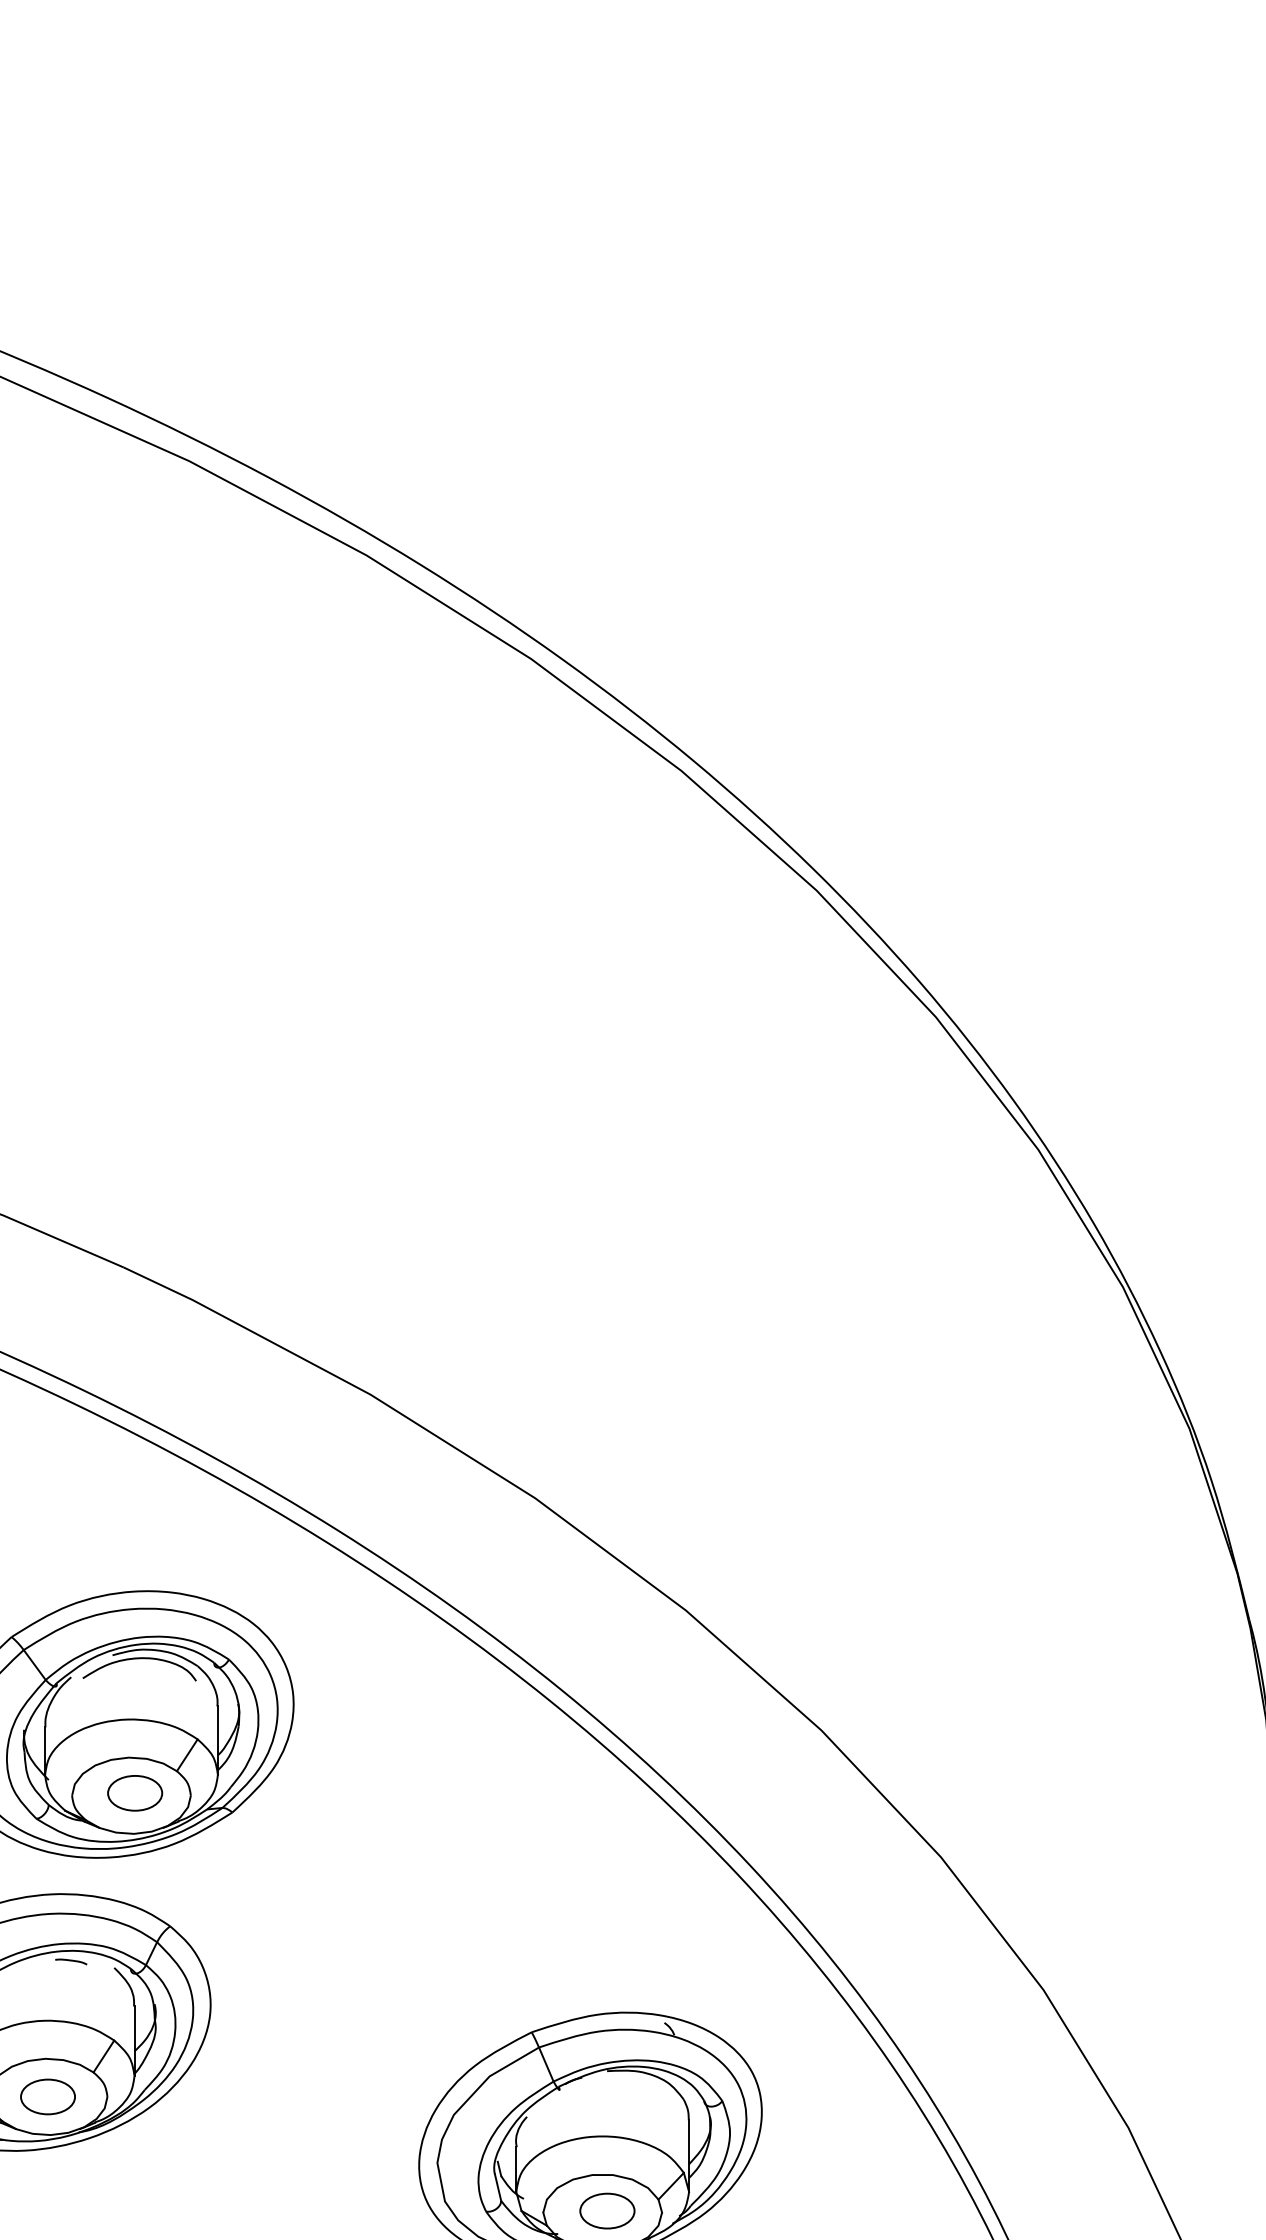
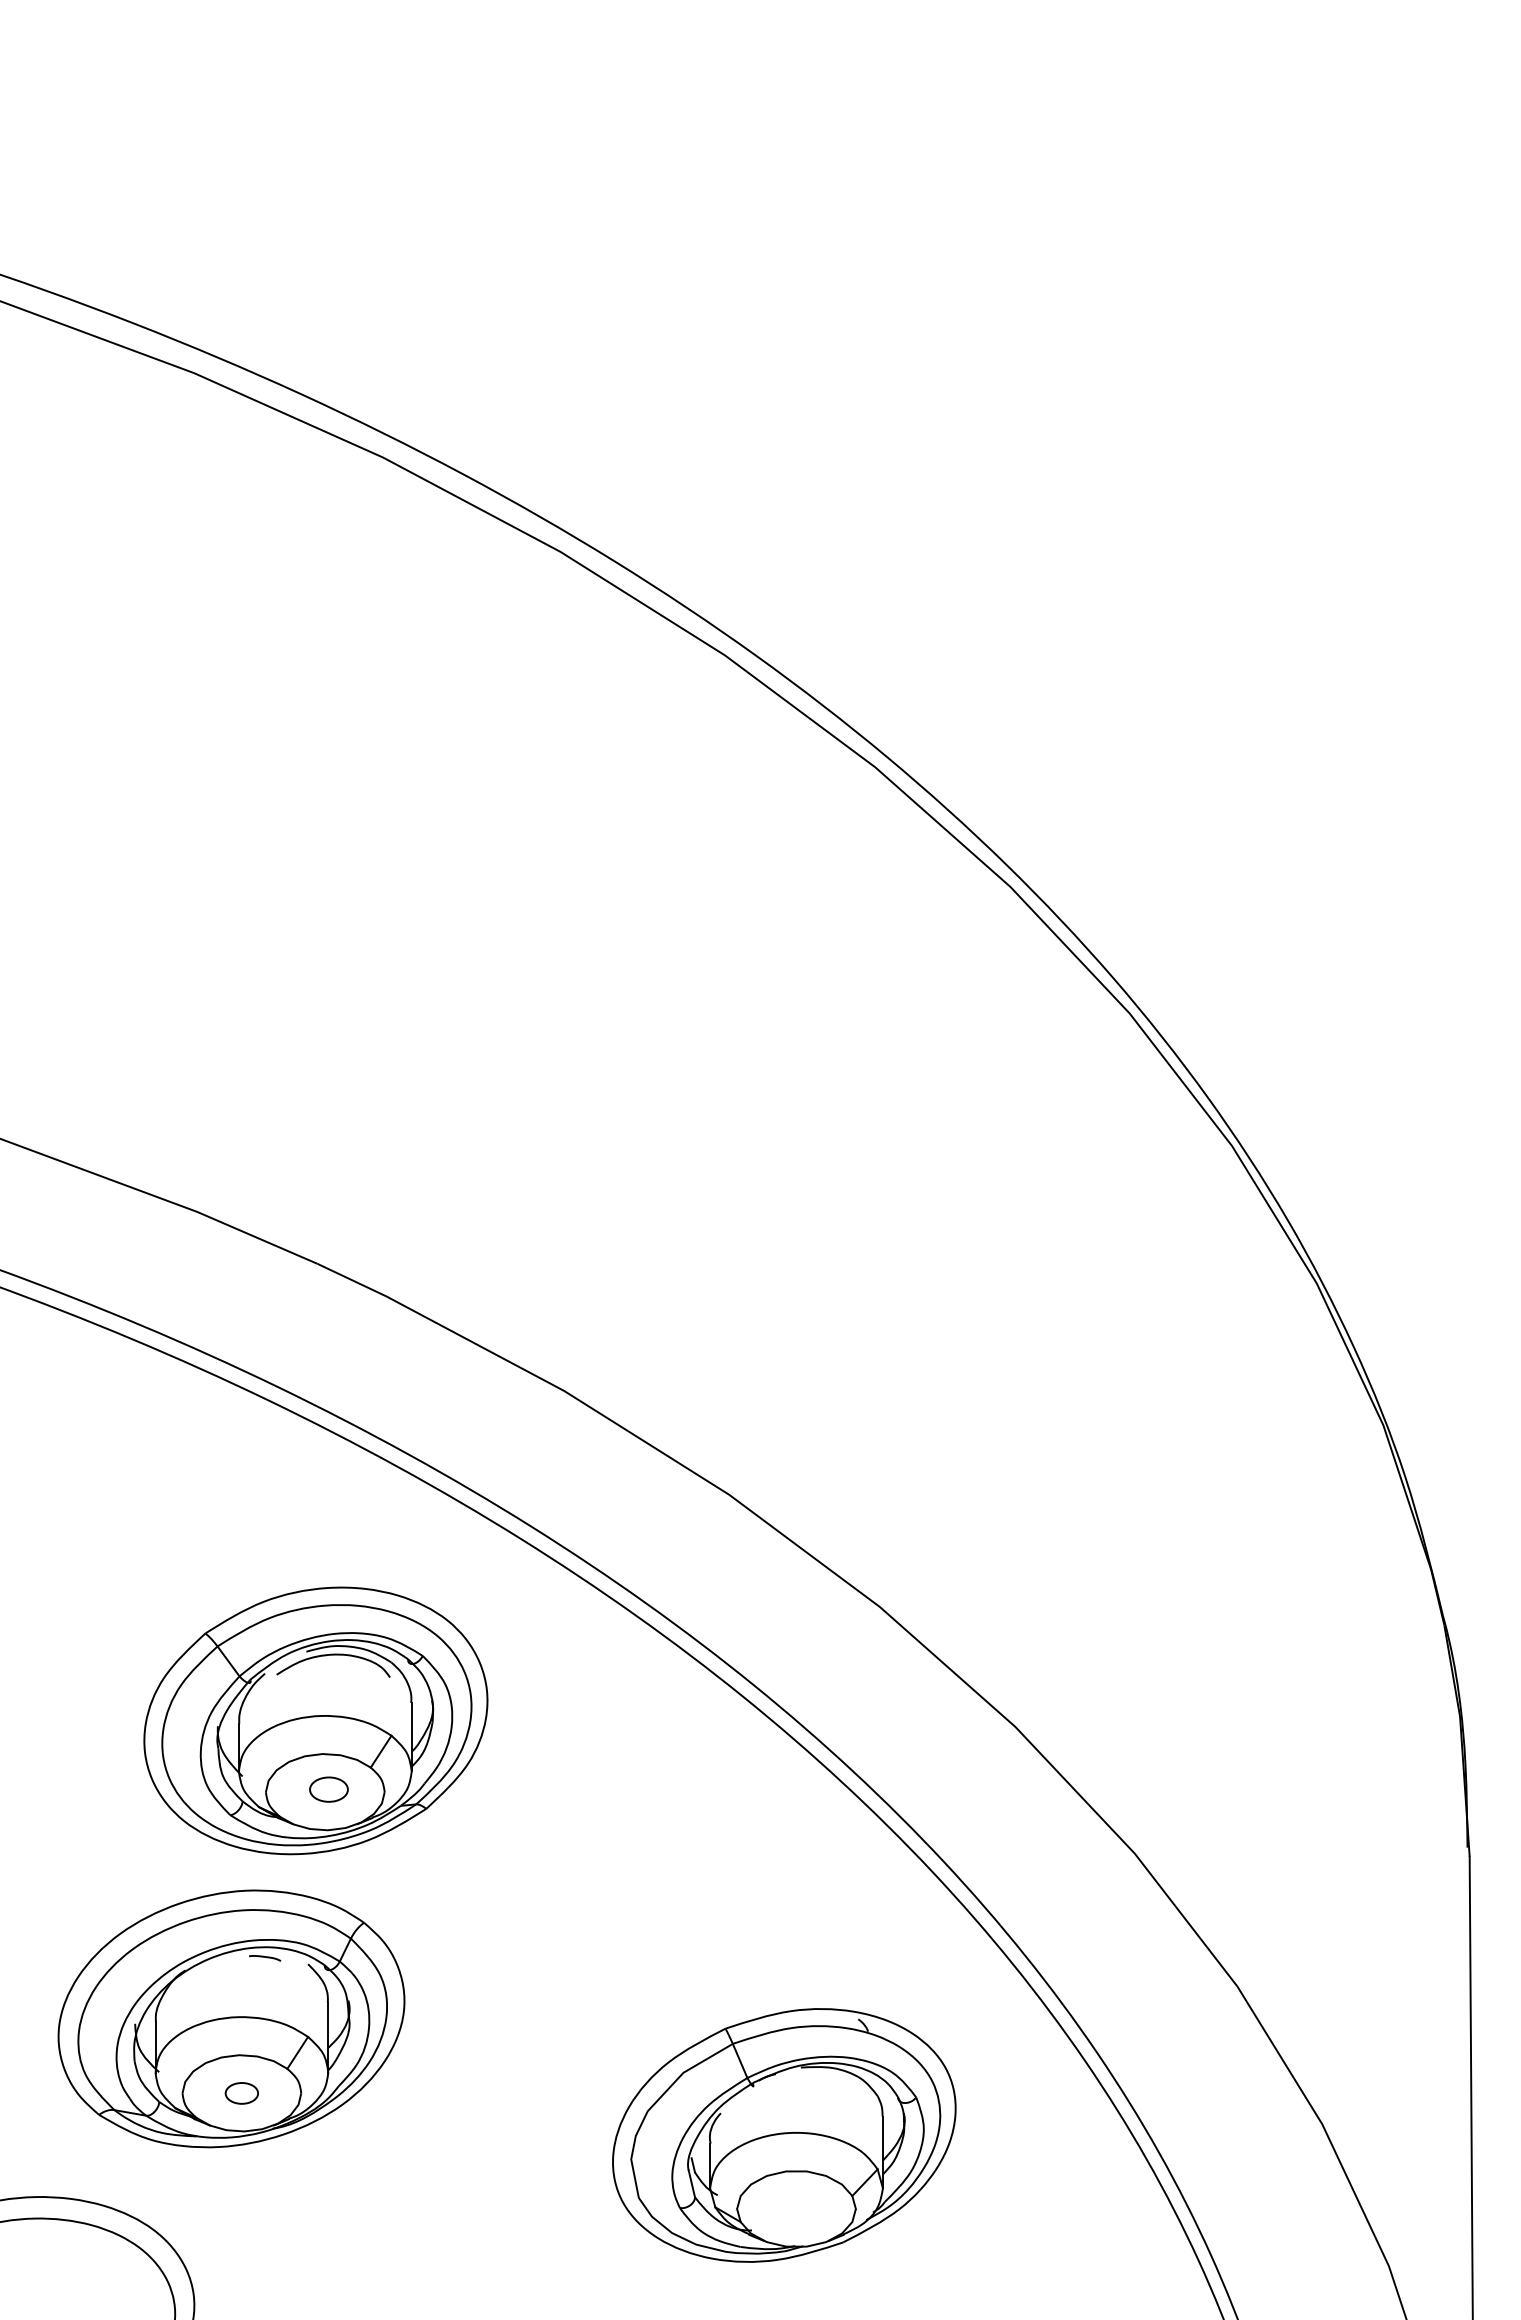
part: (134, 1793) -> (328, 1789), size x0.7
part: (47, 2097) -> (241, 2093), size x0.6
part: (607, 2211) -> (801, 2207), removed

